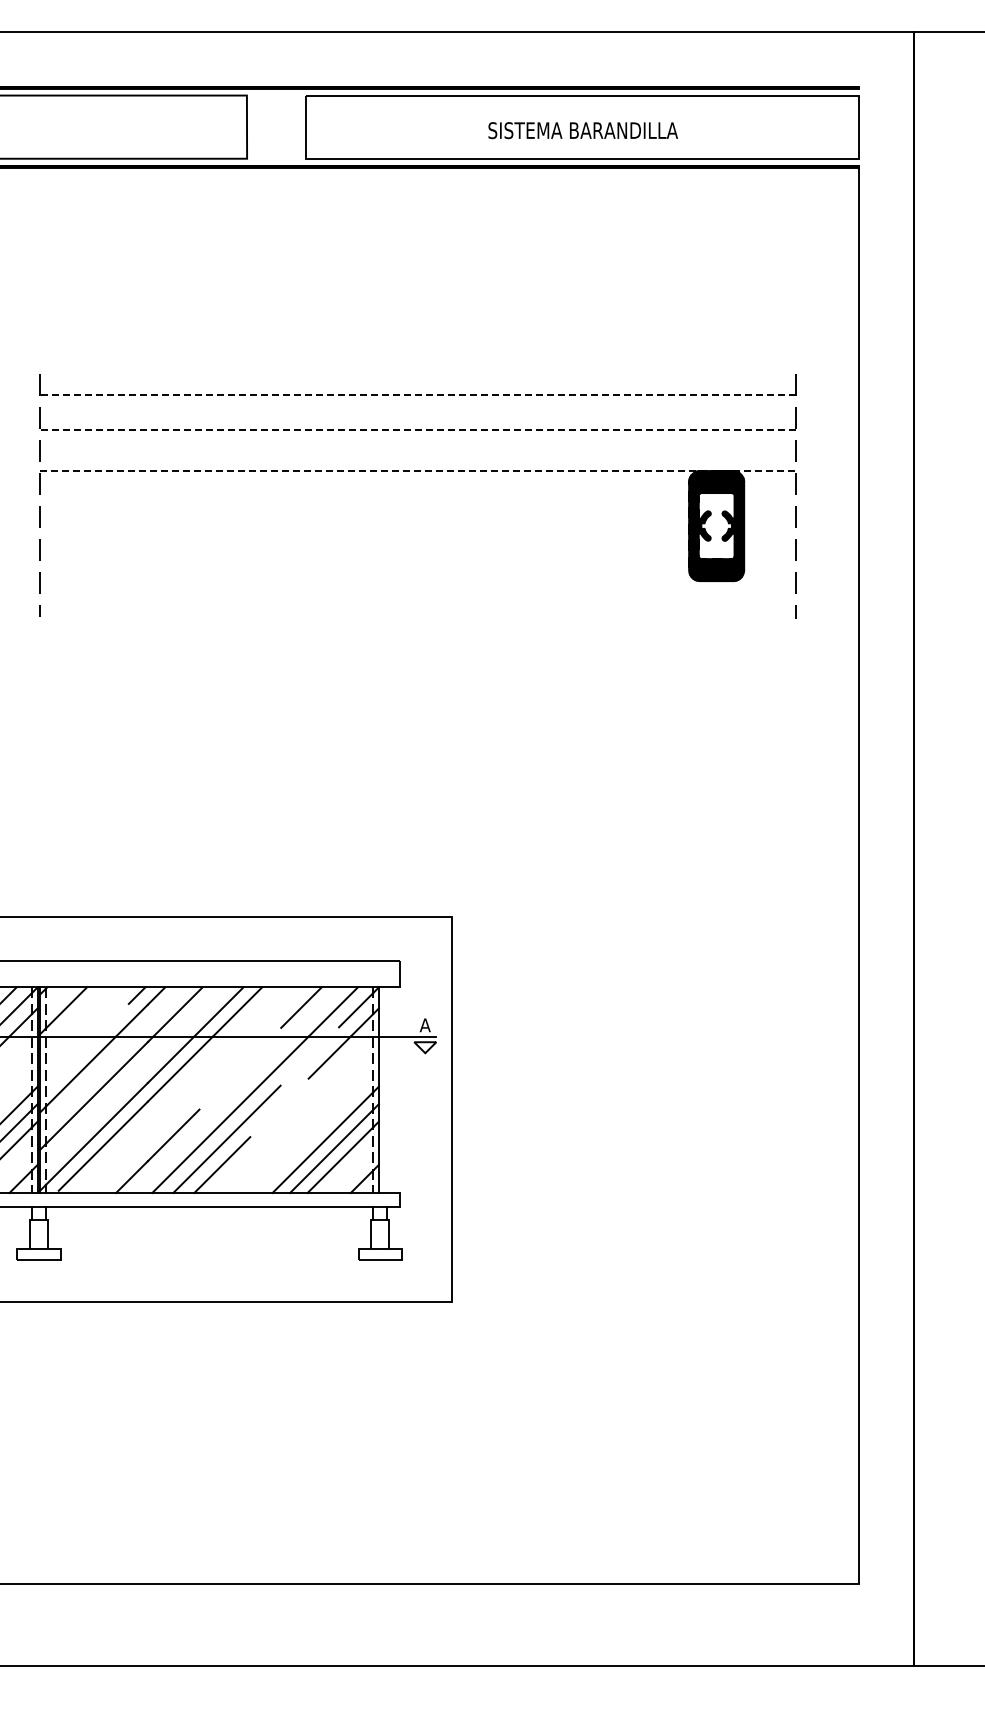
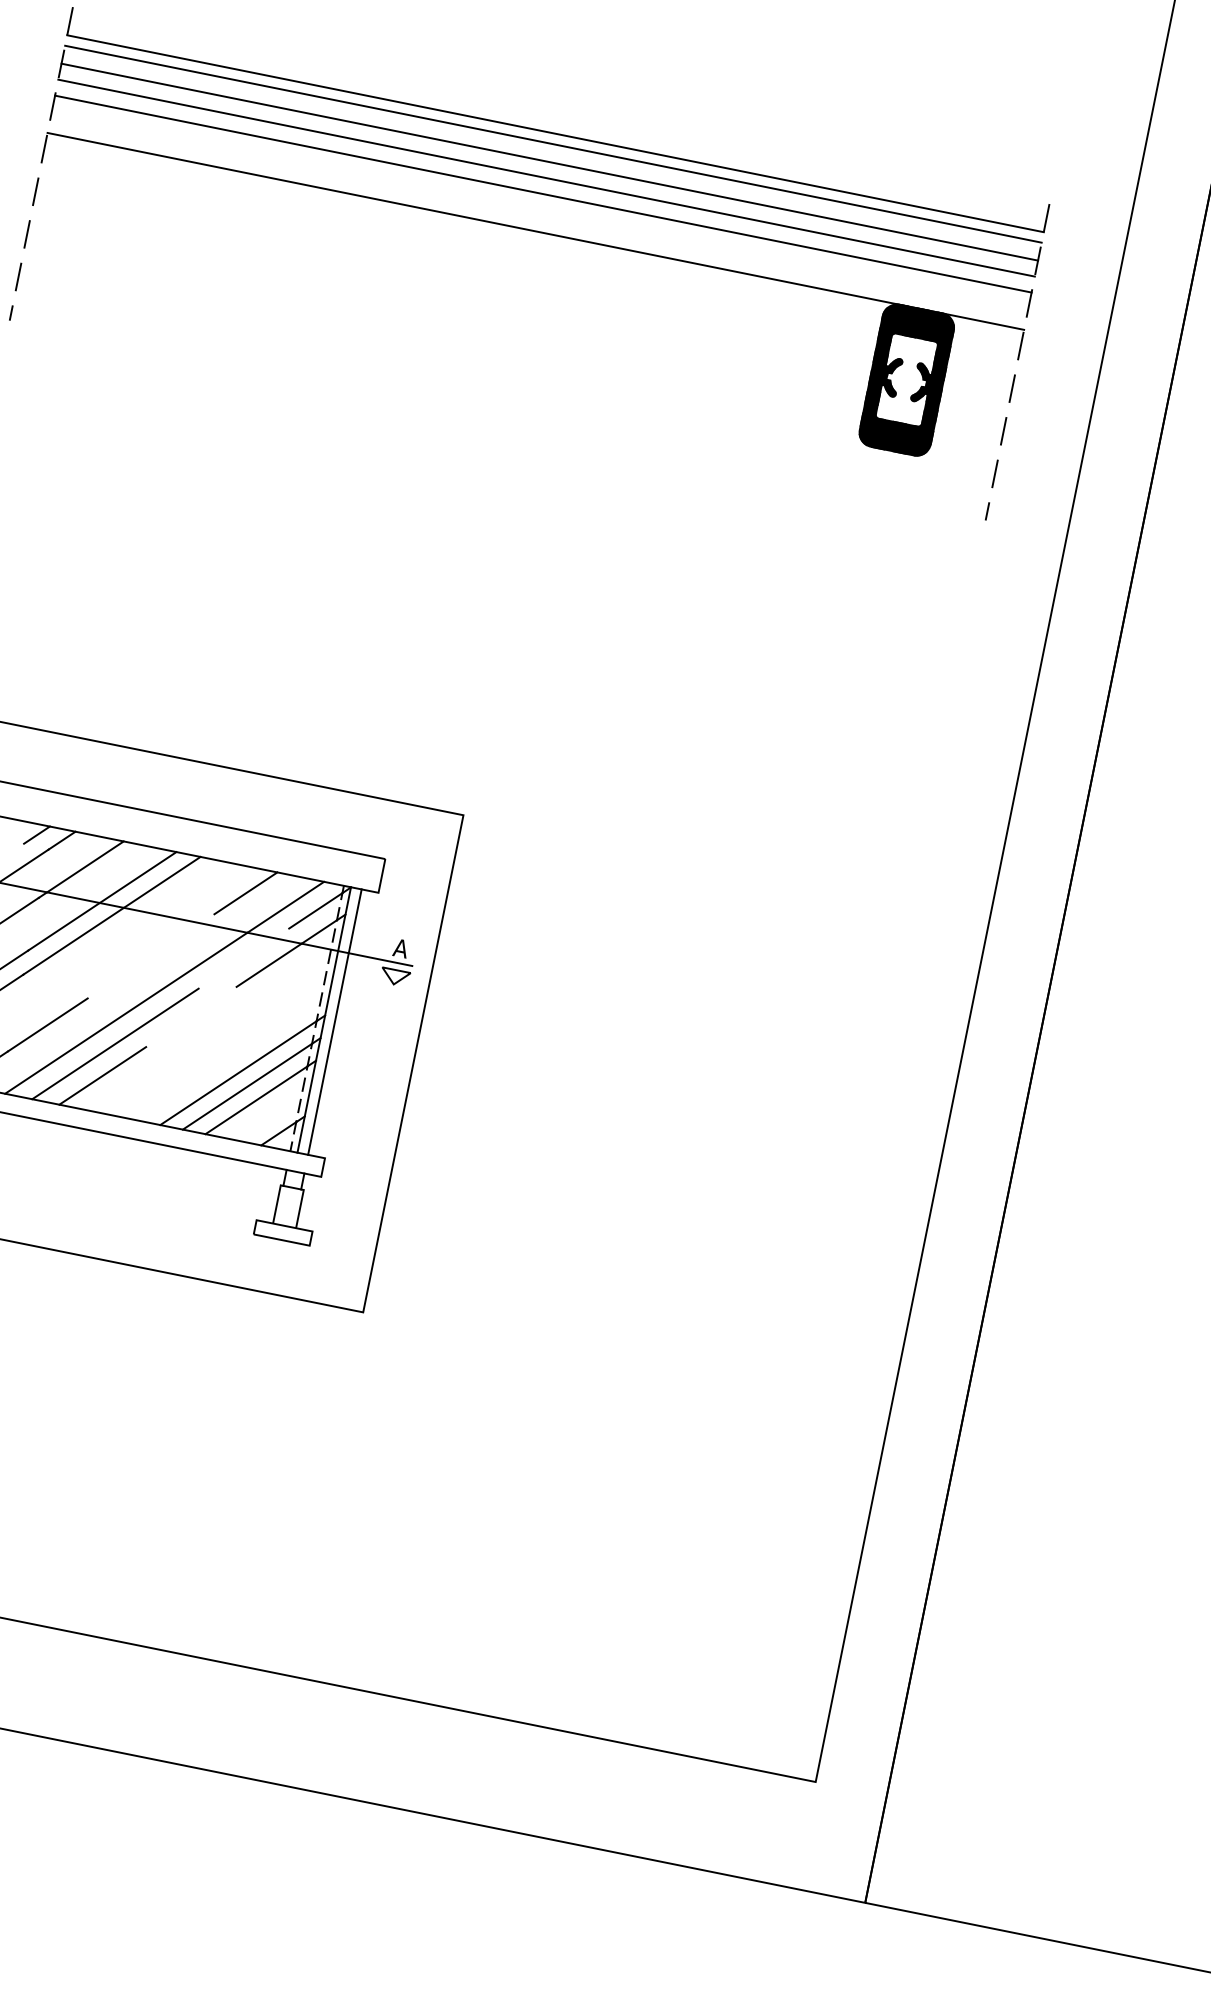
line: (417, 395) -> (554, 133), dashed -> solid
line: (417, 403) -> (552, 144), added
line: (417, 417) -> (549, 162), added
line: (417, 429) -> (545, 177), dashed -> solid
line: (417, 442) -> (542, 194), added
line: (418, 471) -> (536, 232), dashed -> solid
line: (387, 1090) -> (335, 1022), added

